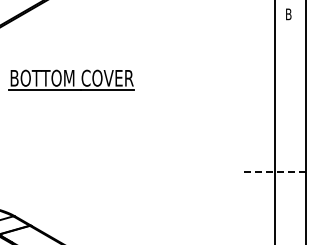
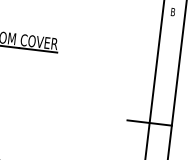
line: (274, 172) -> (149, 123), dashed -> solid

